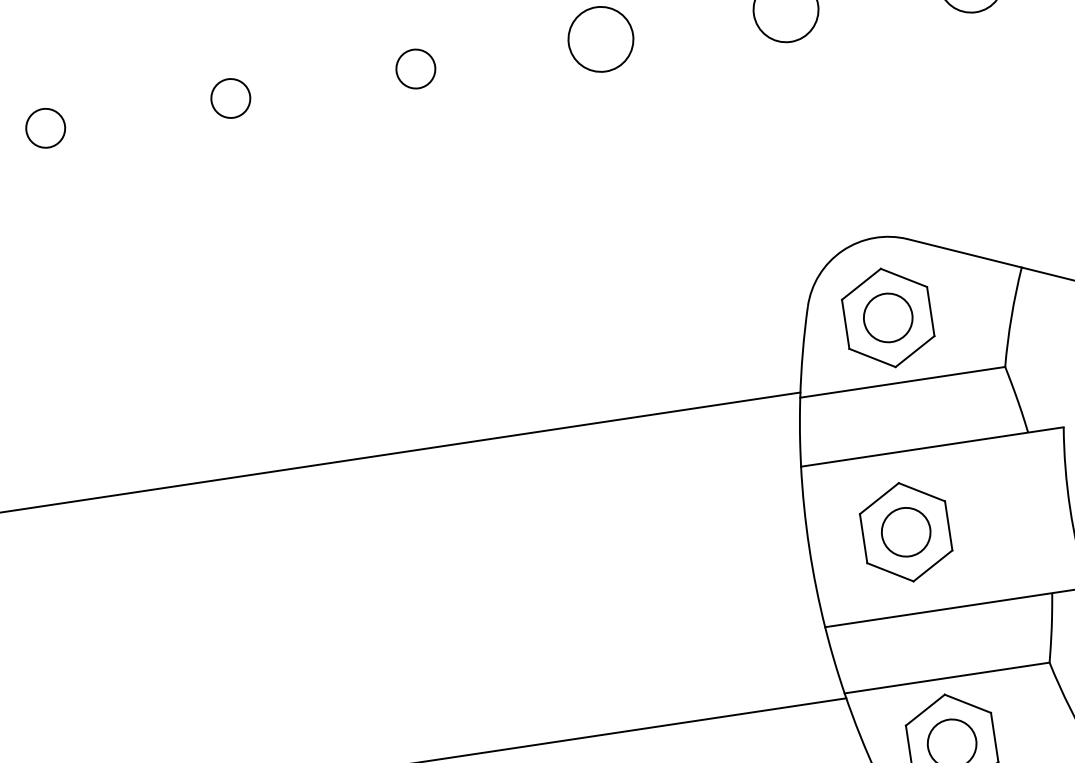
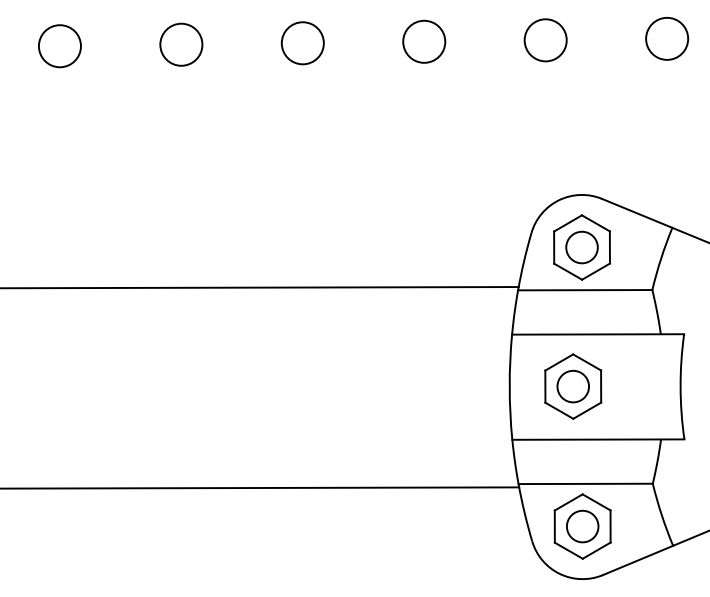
circle: (415, 69) -> (302, 43), size x1.67
circle: (230, 98) -> (181, 44), size x1.67
circle: (45, 128) -> (59, 46), size x1.67

